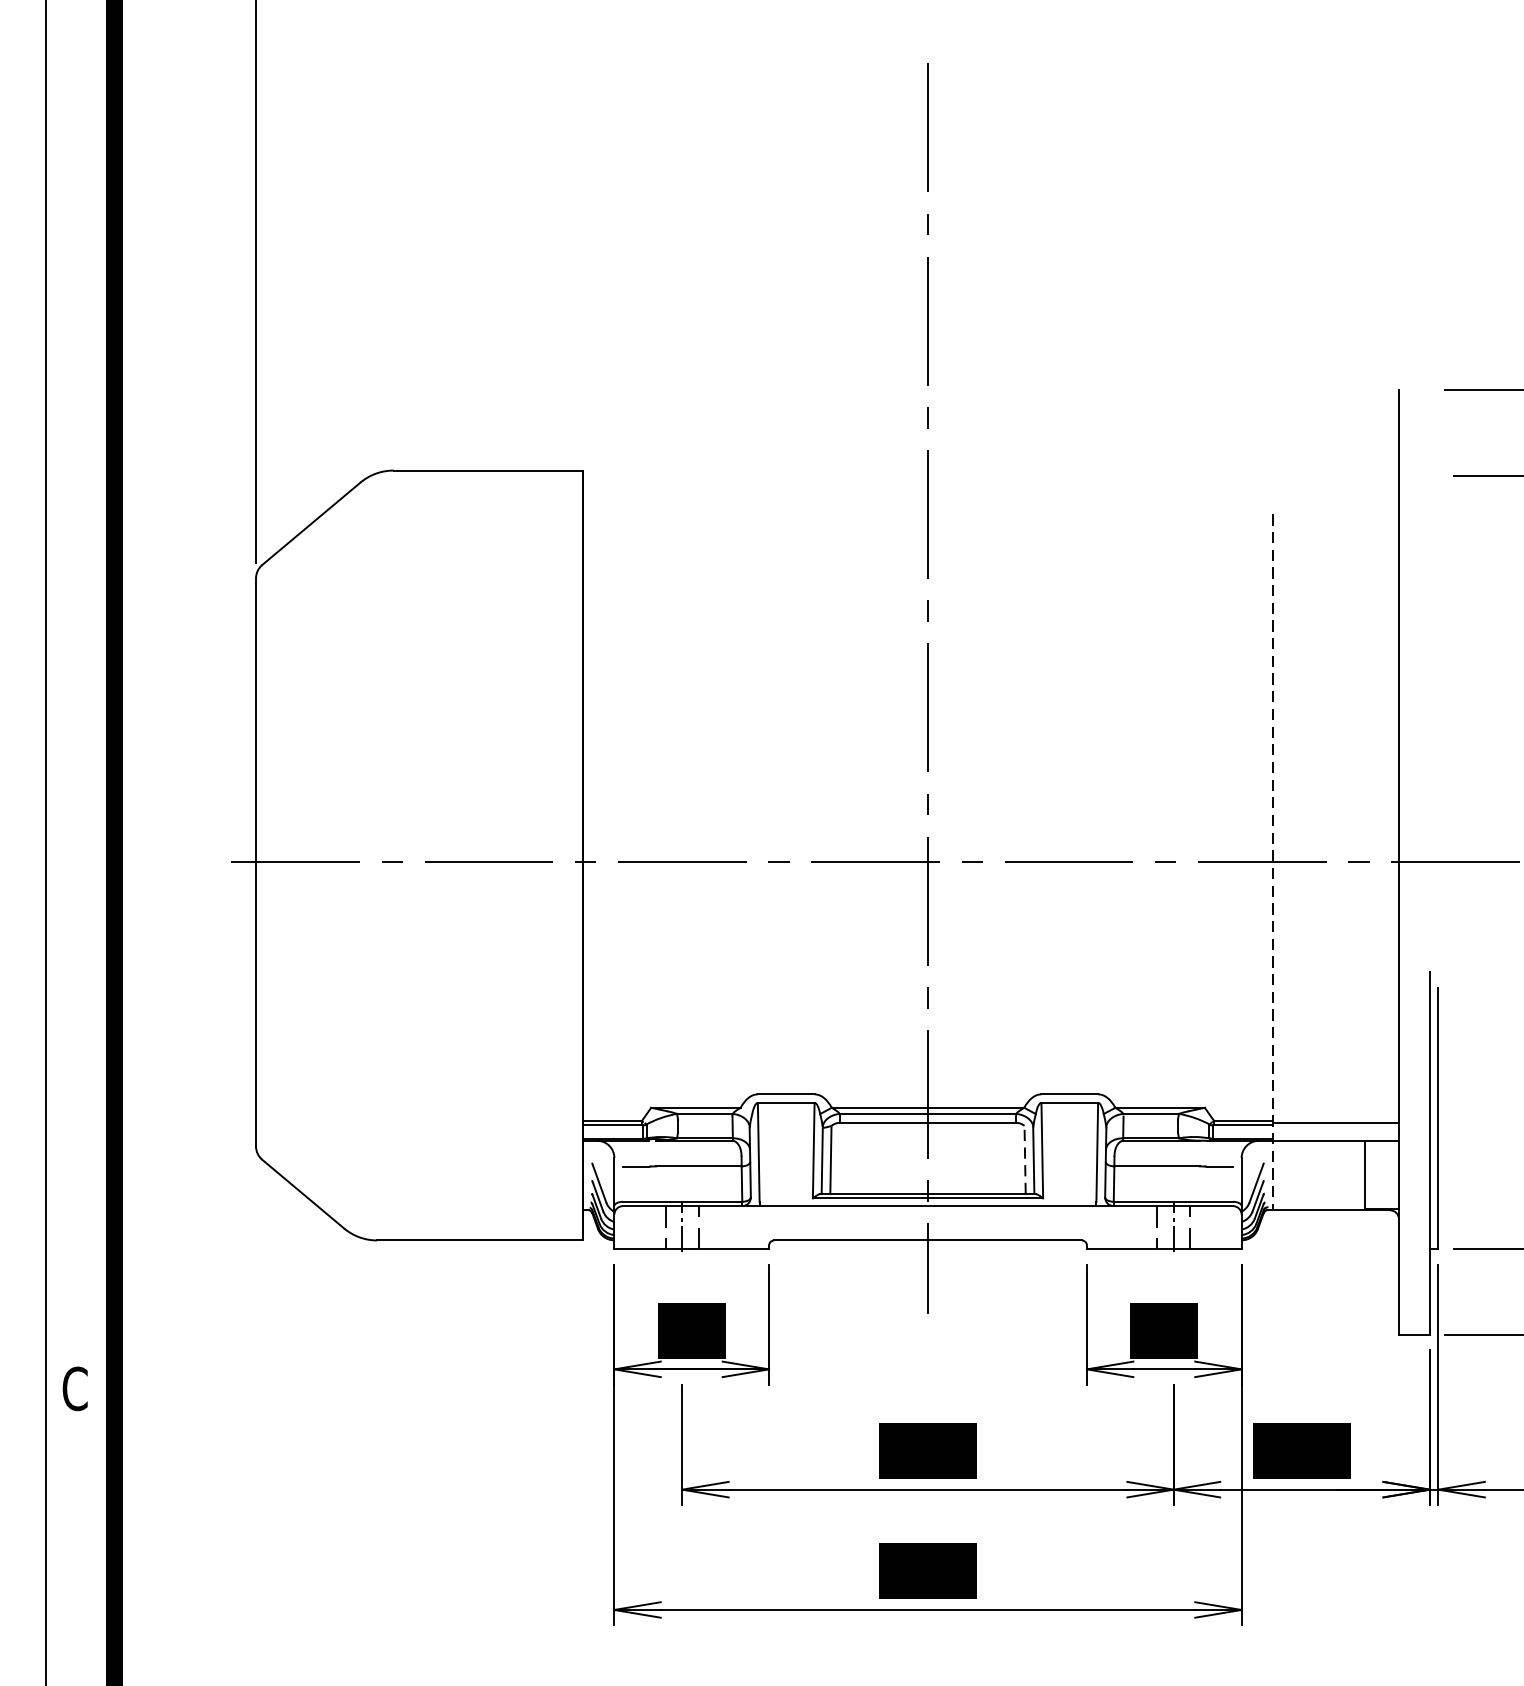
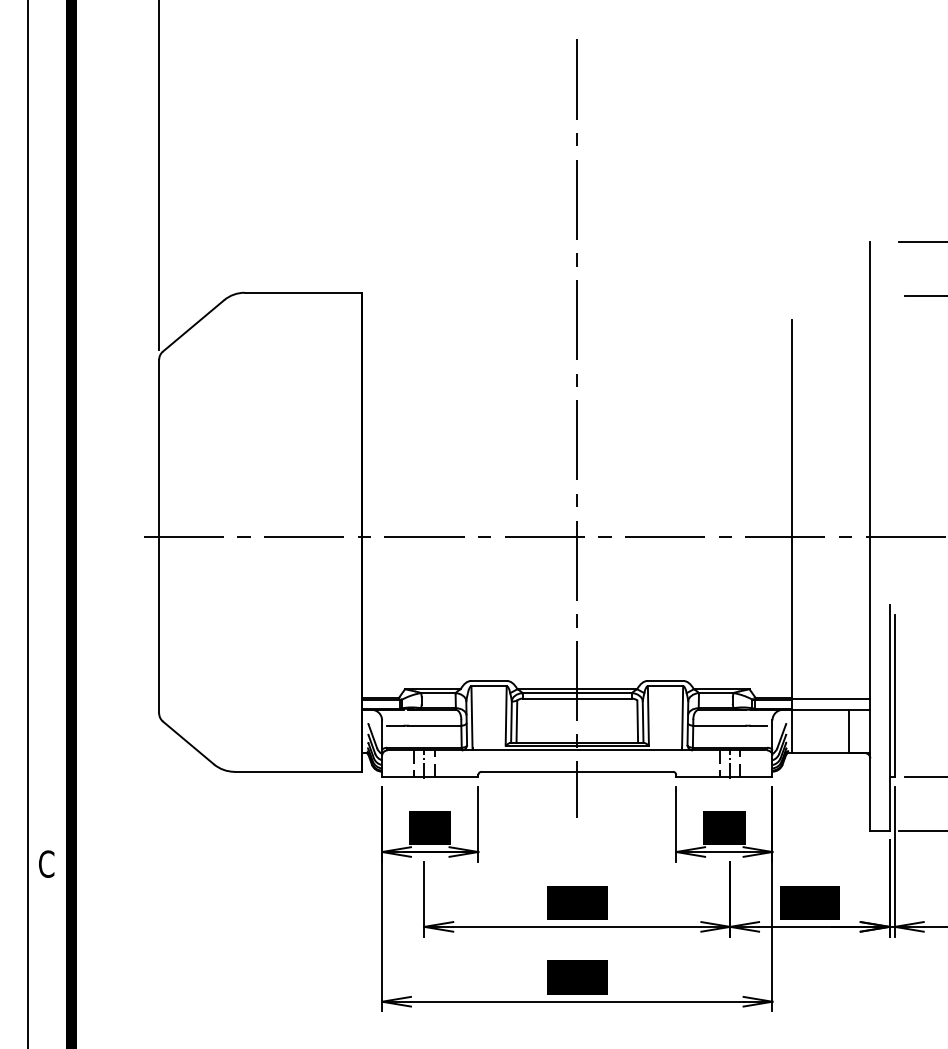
line: (1273, 862) -> (792, 536), dashed -> solid
line: (1024, 1159) -> (637, 721), dashed -> solid

